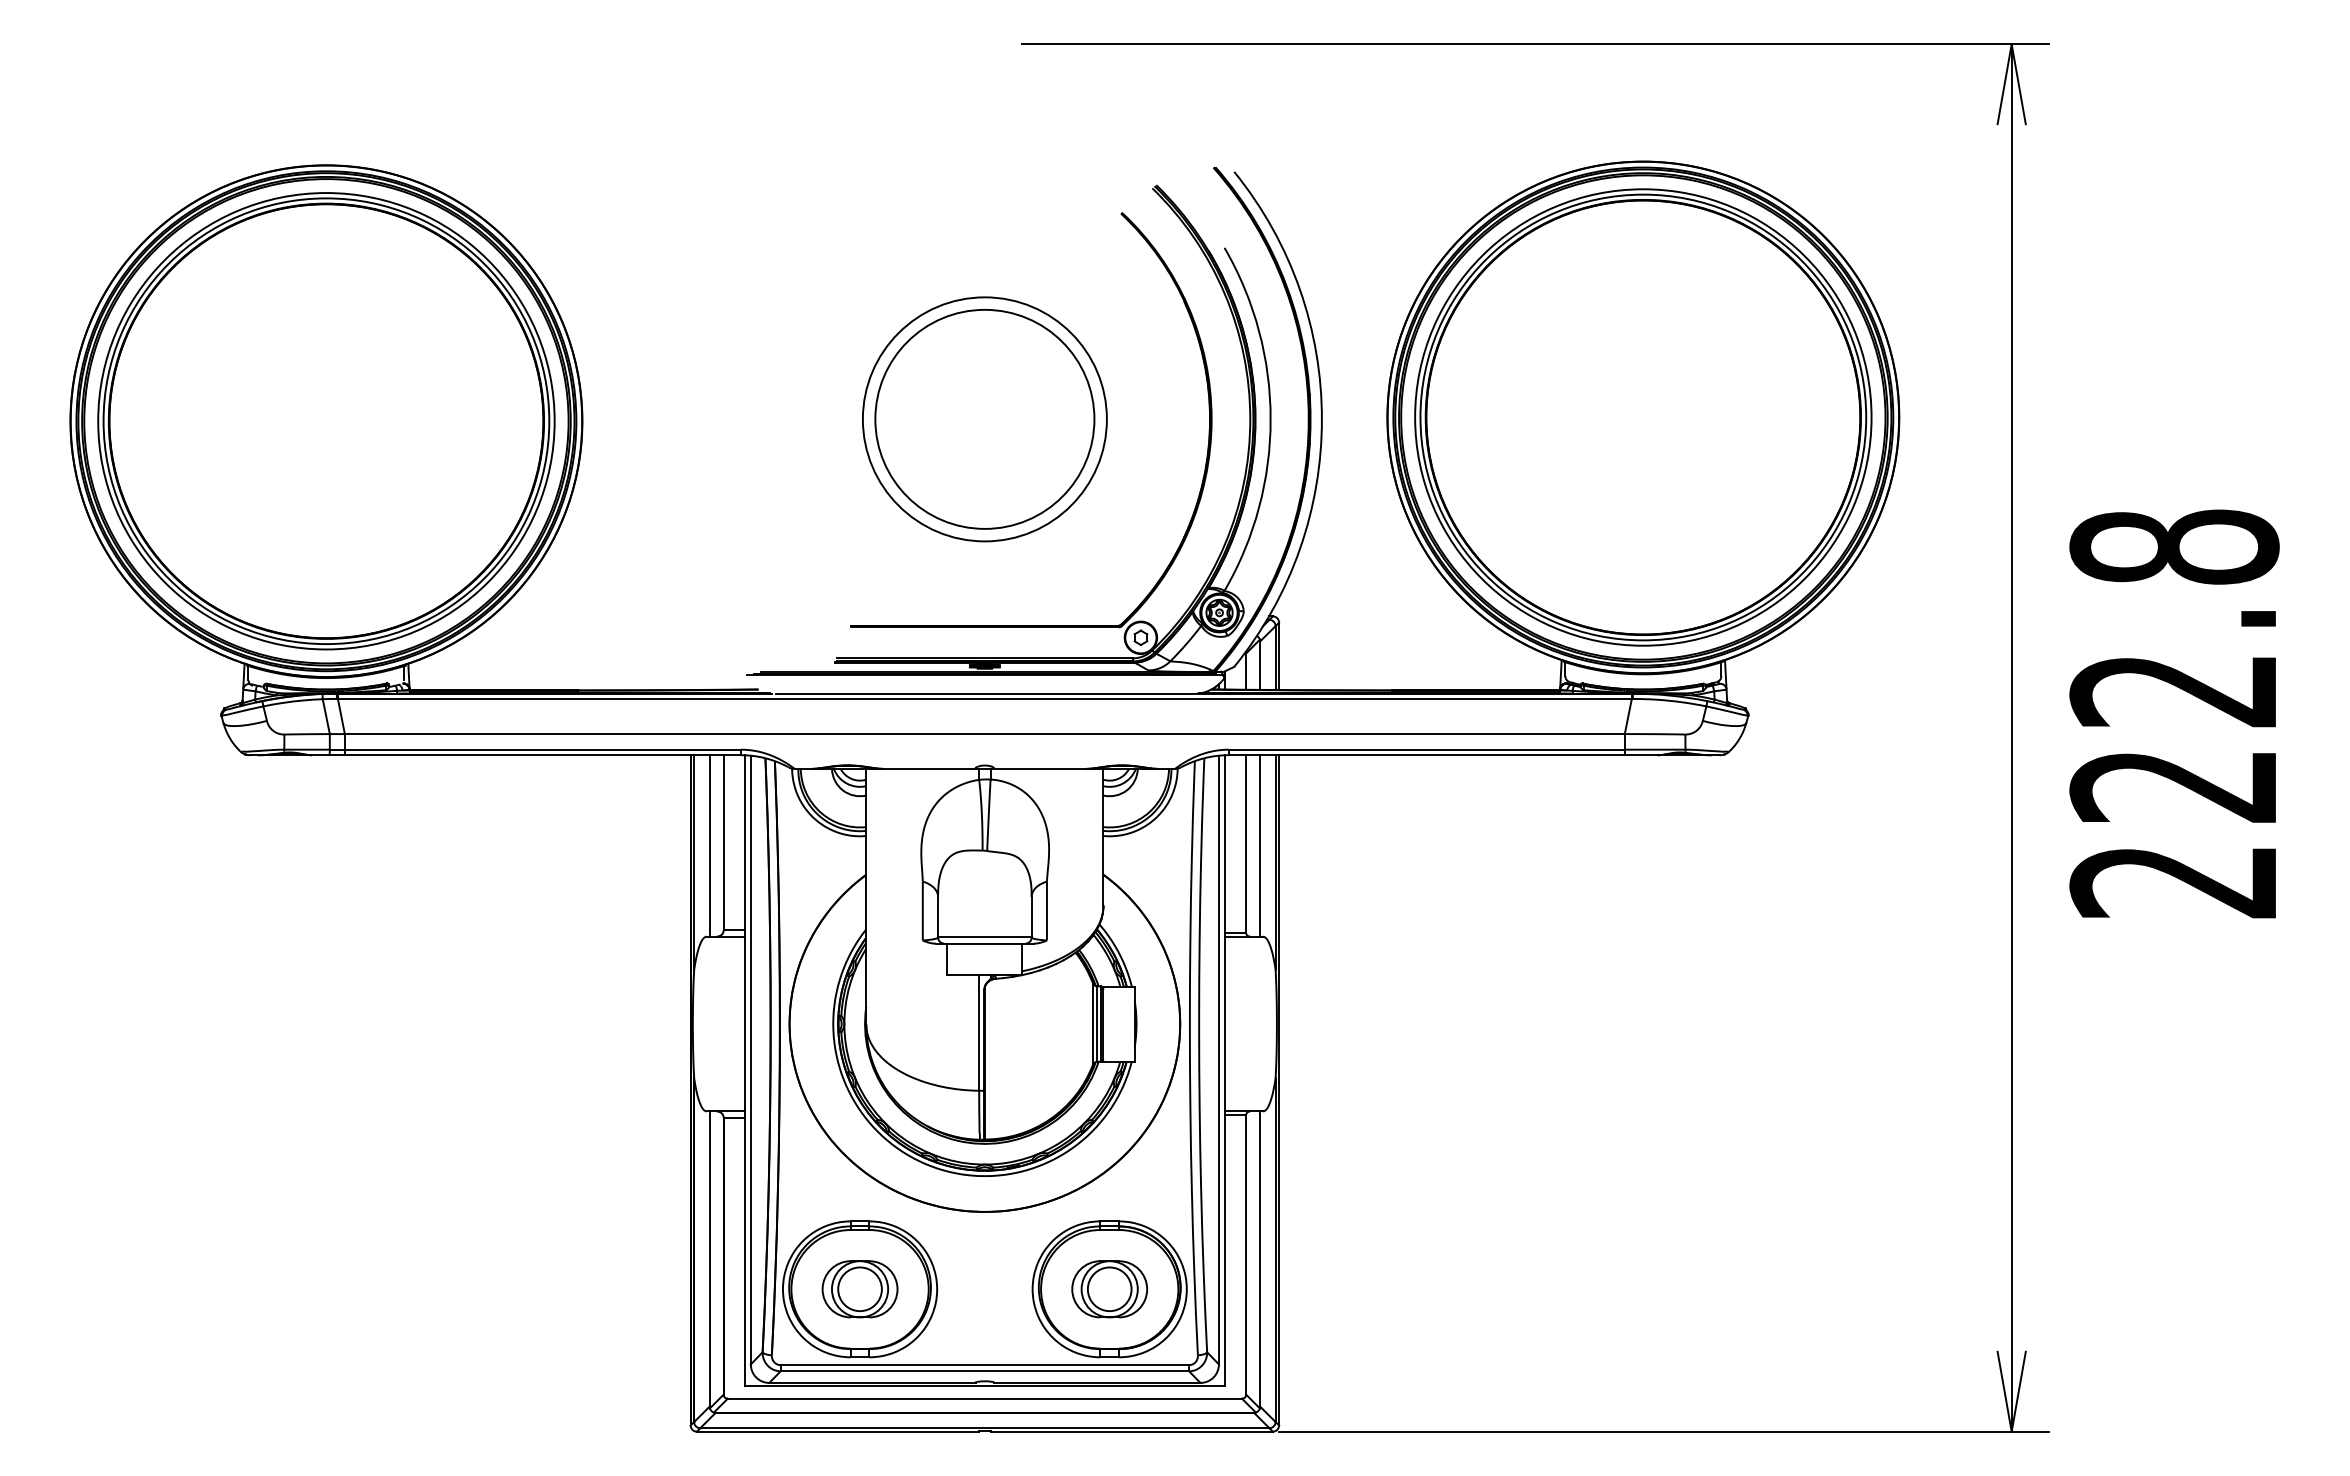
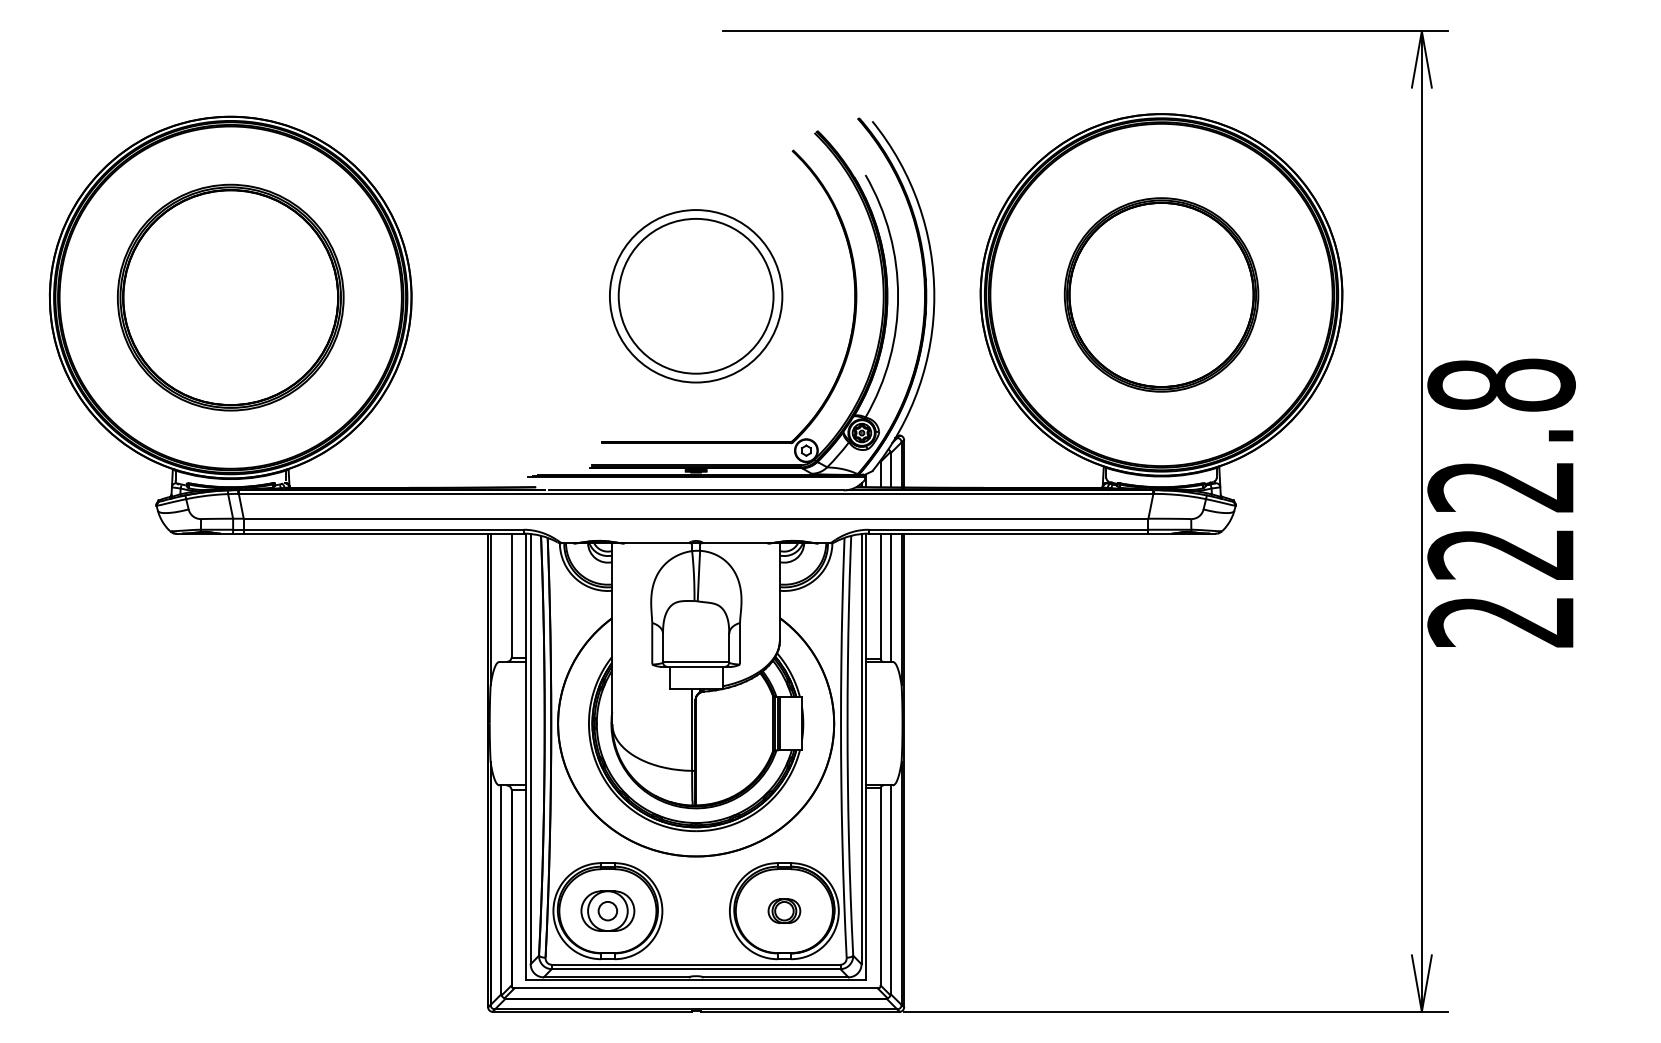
part: (1643, 417) -> (1161, 294), size x0.6
part: (326, 421) -> (230, 297), size x0.7
text: (2174, 713) -> (1501, 502), moved
line: (709, 845) -> (501, 597), removed
circle: (859, 1289) -> (607, 911), size x0.6
part: (1109, 1289) -> (784, 911), size x0.6

